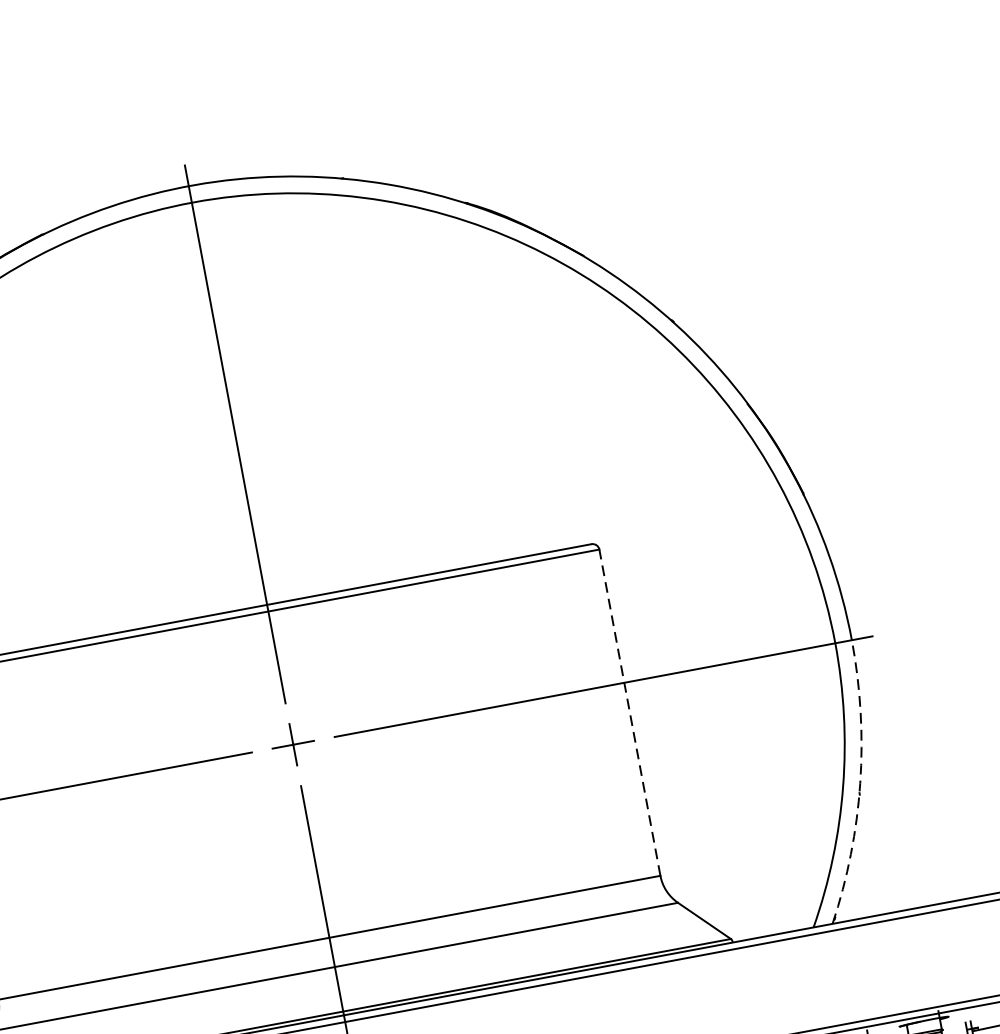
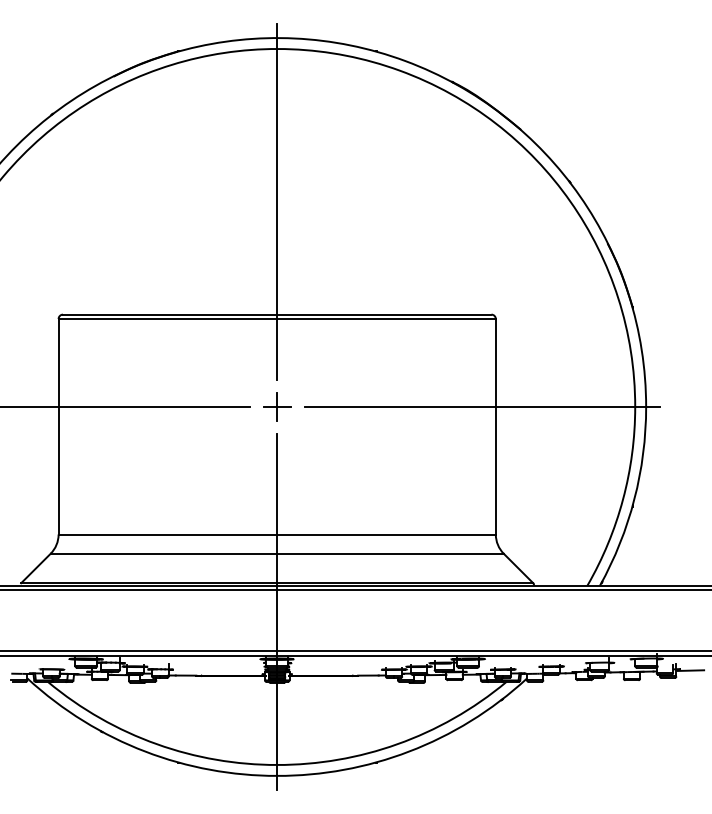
line: (629, 712) -> (495, 426), dashed -> solid
arc: (860, 783) -> (634, 499), dashed -> solid

